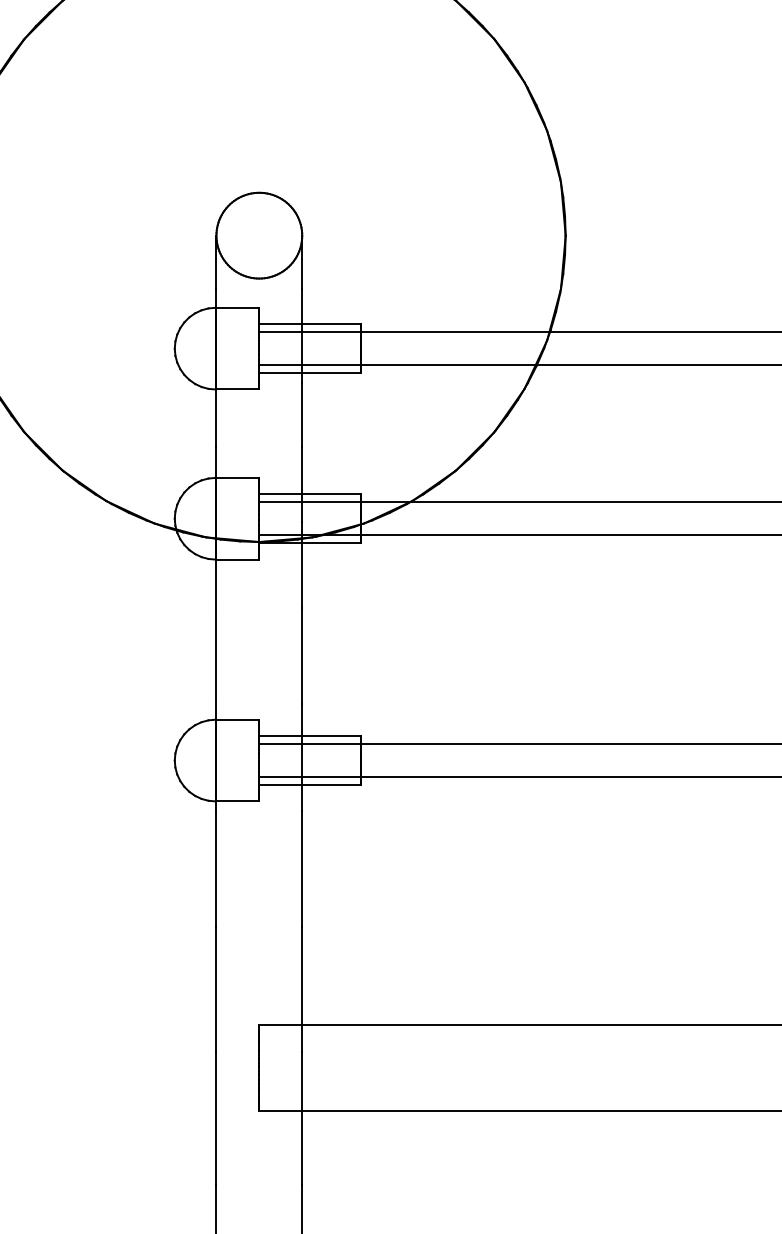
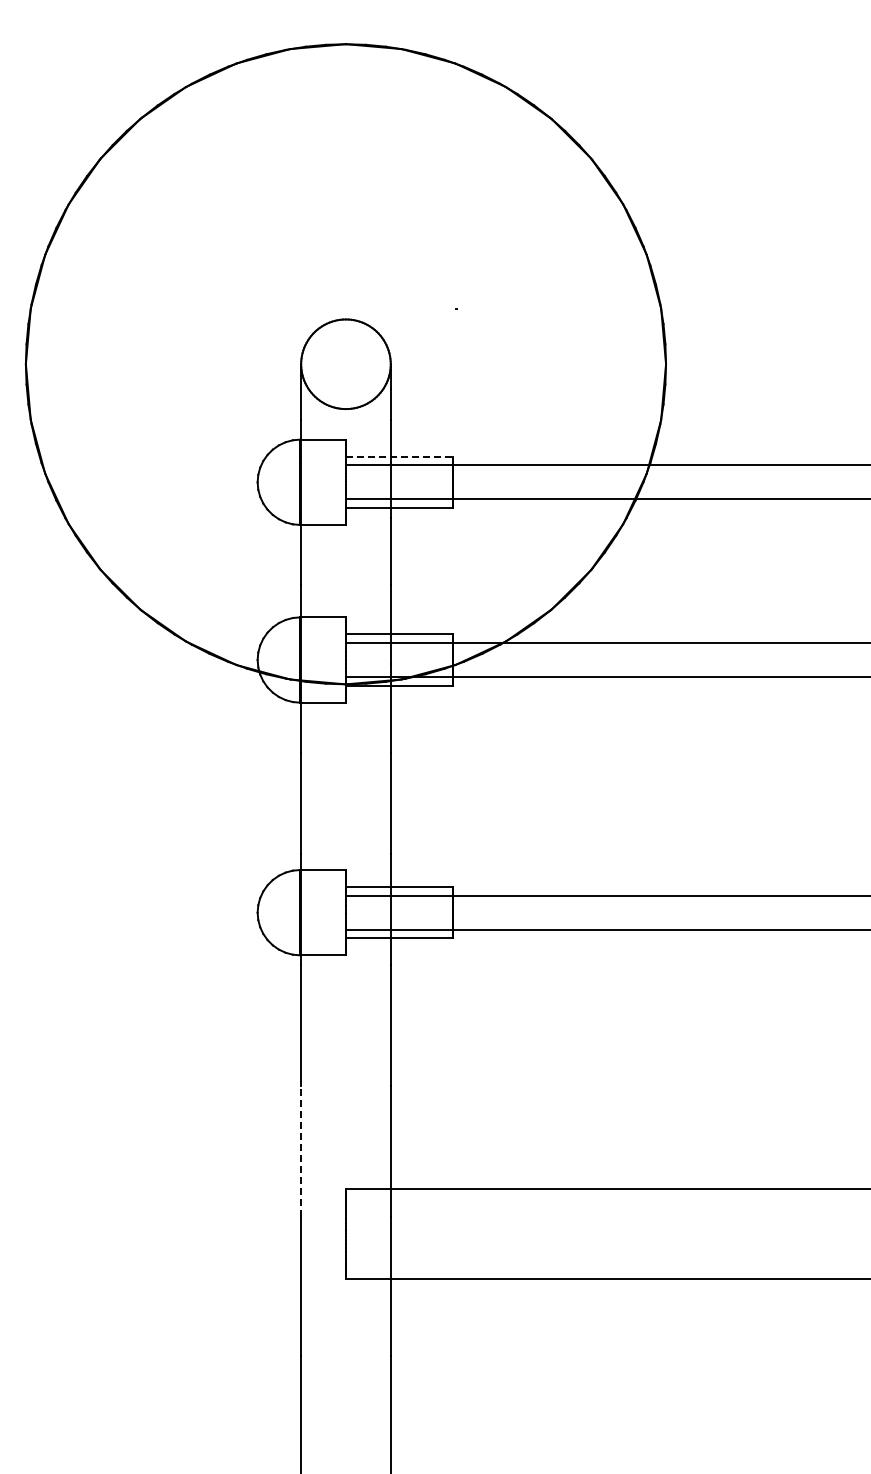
line: (310, 323) -> (399, 456), solid -> dashed
line: (216, 988) -> (301, 1150), solid -> dashed

